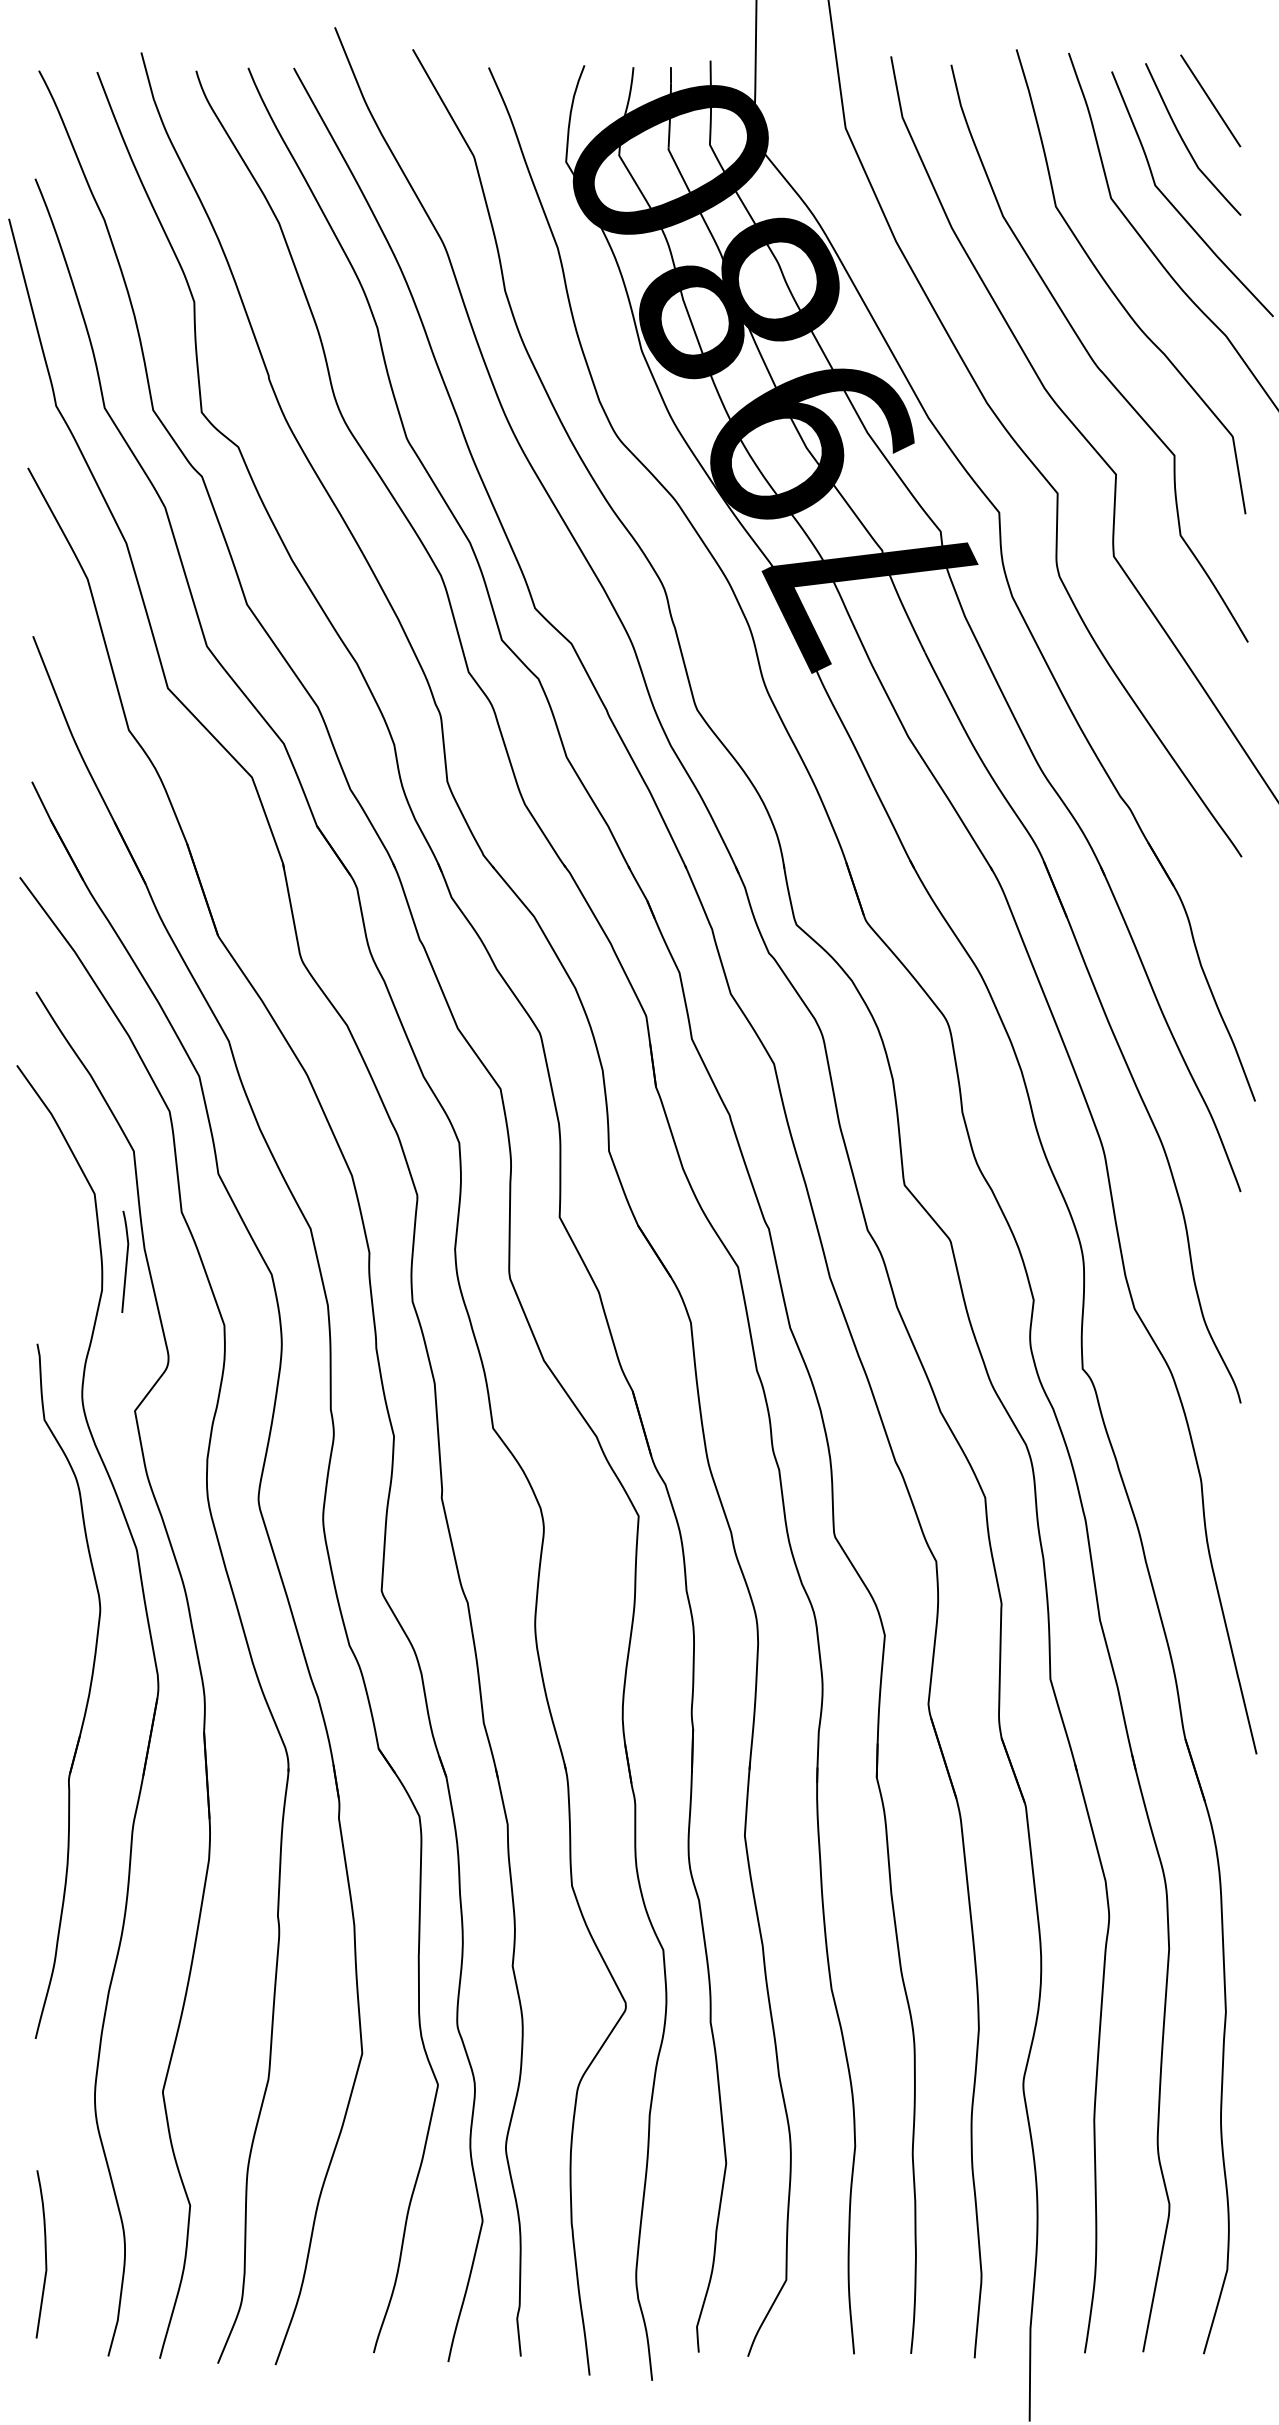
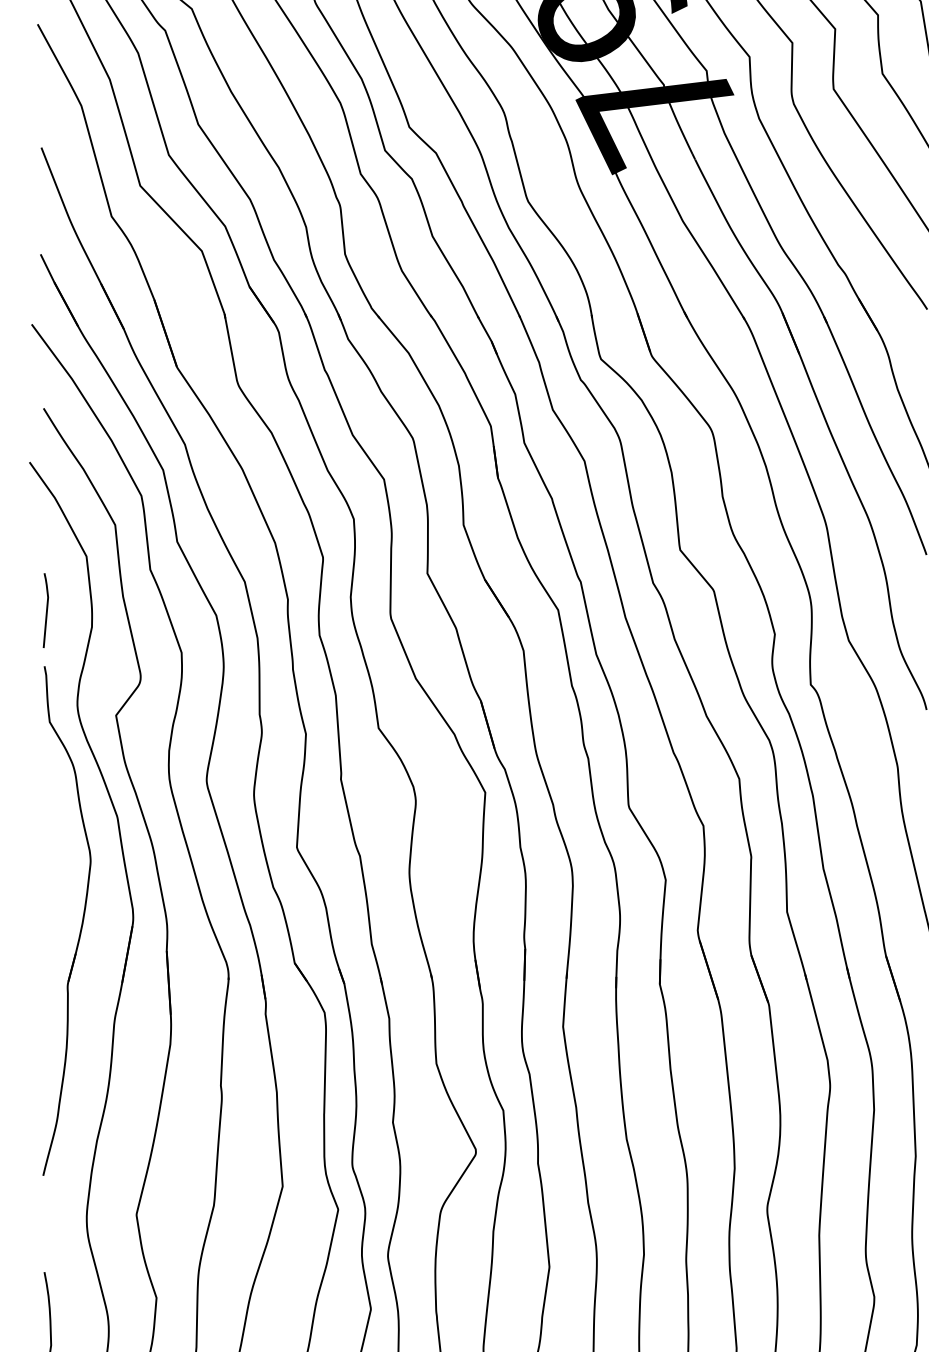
line: (125, 1261) -> (46, 610), moved

